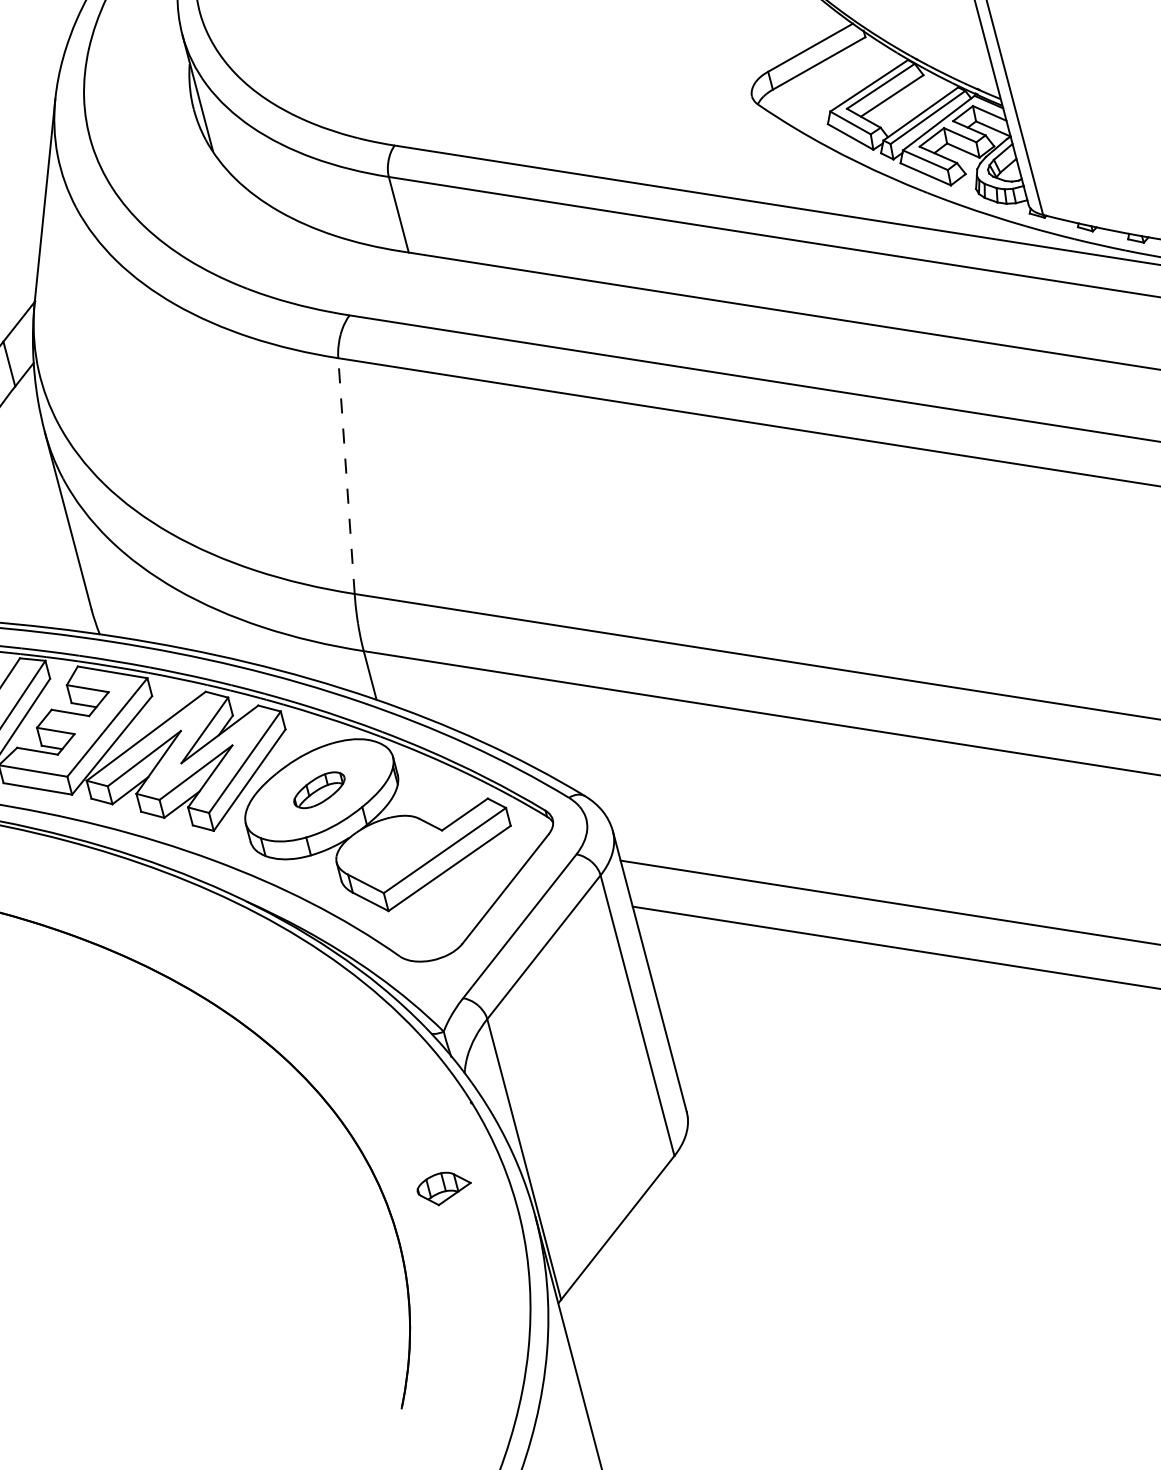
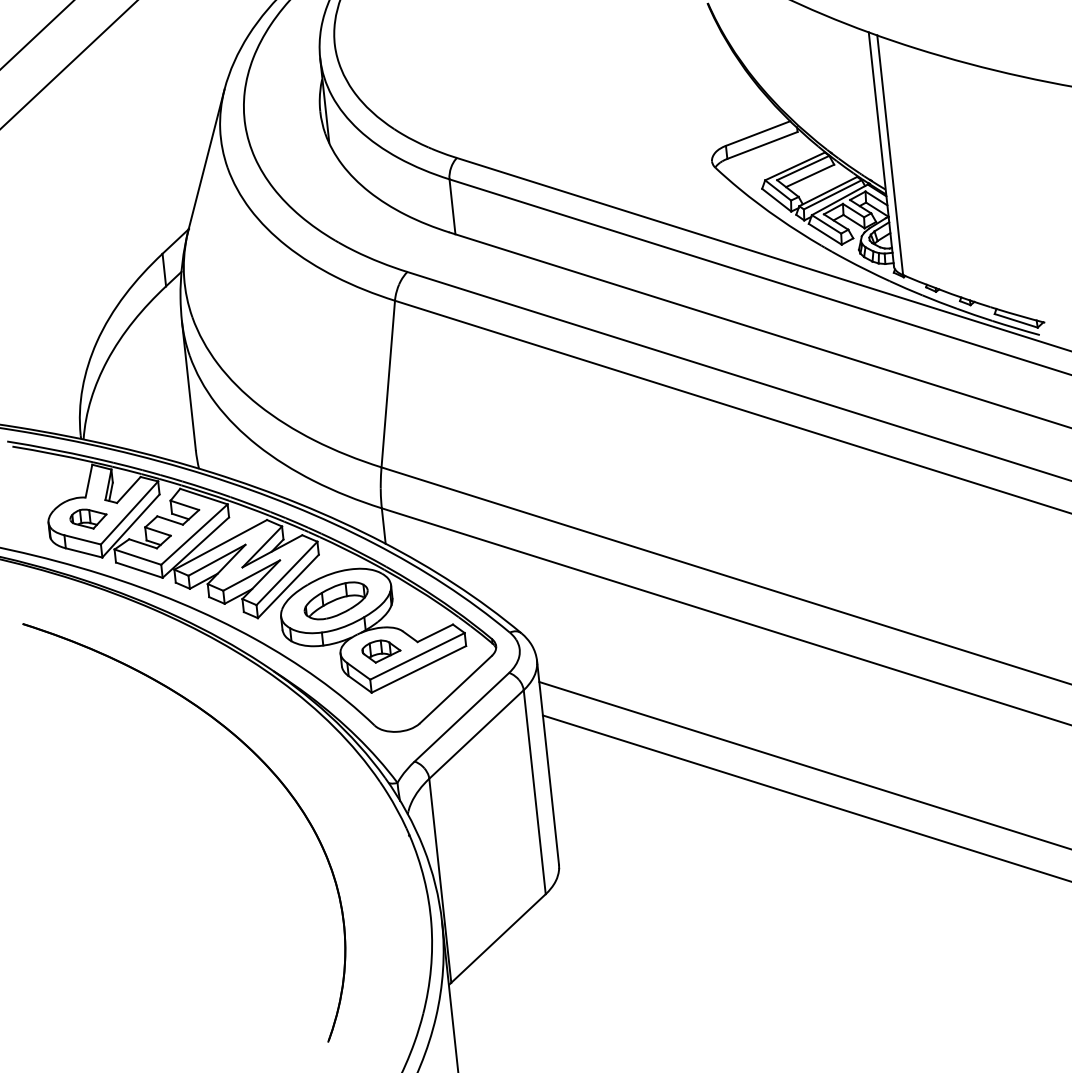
line: (346, 476) -> (388, 384), dashed -> solid
part: (318, 789) -> (335, 600), size x1.67
part: (444, 1188) -> (381, 651), moved

